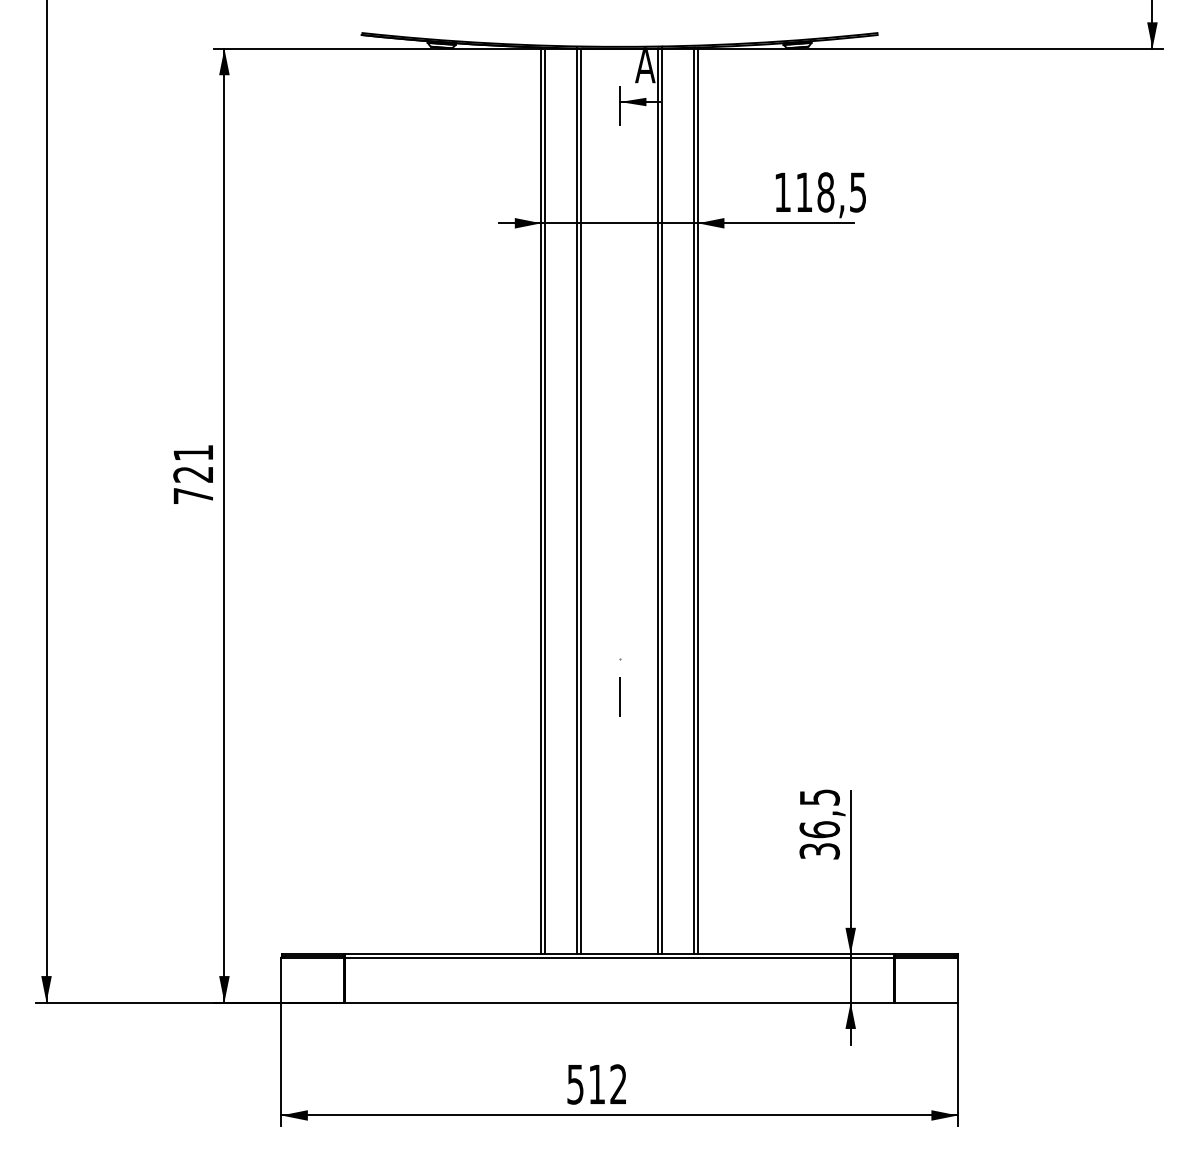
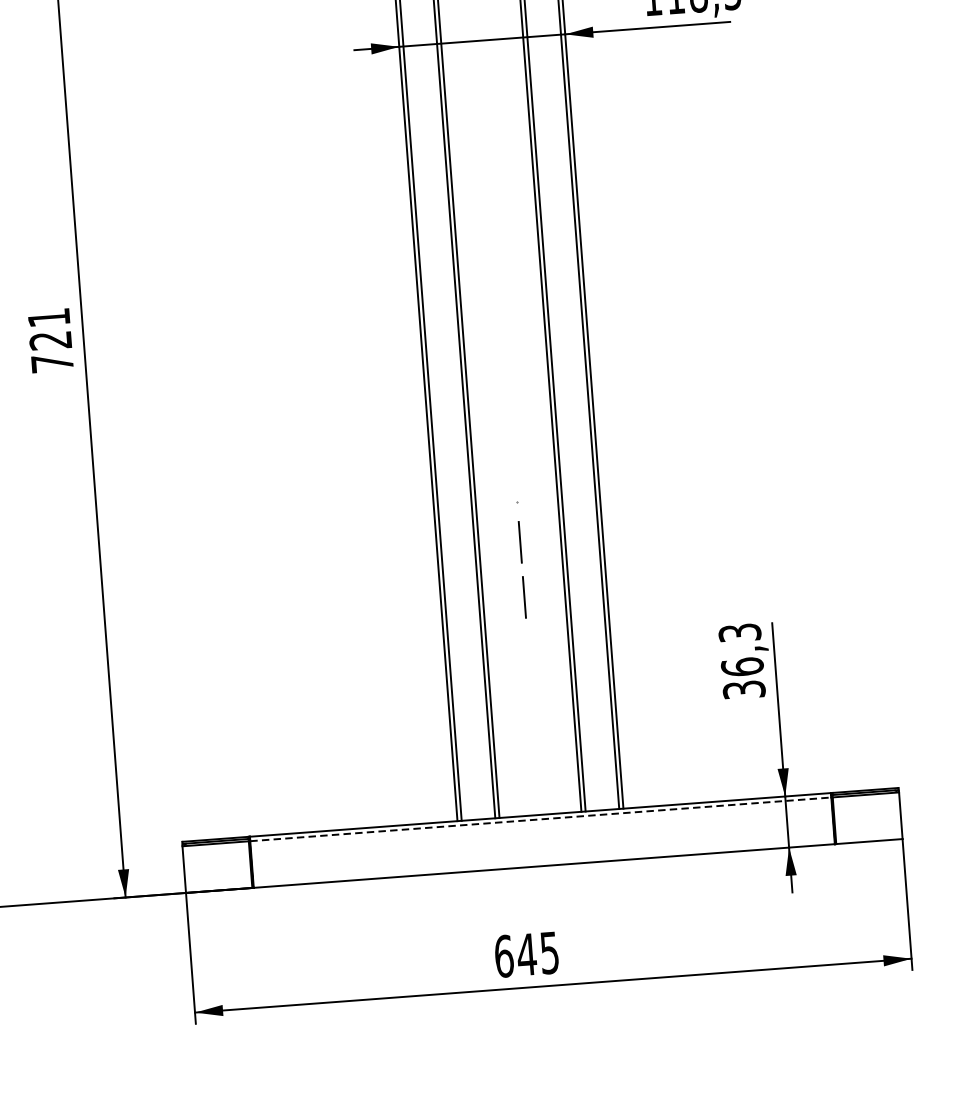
line: (619, 748) -> (523, 596), added
text: (819, 797) -> (739, 632), 36,5 -> 36,3
line: (620, 958) -> (541, 819), solid -> dashed
text: (596, 1084) -> (526, 954), 512 -> 645

